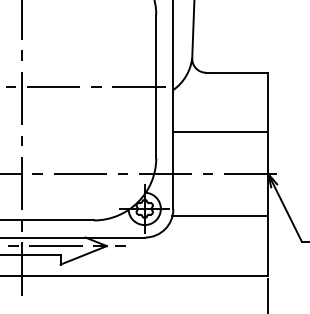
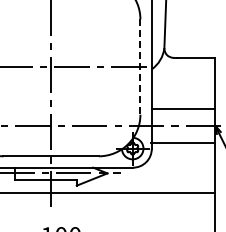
line: (156, 87) -> (140, 67), solid -> dashed
line: (220, 132) -> (183, 109), moved
line: (220, 216) -> (183, 142), moved

